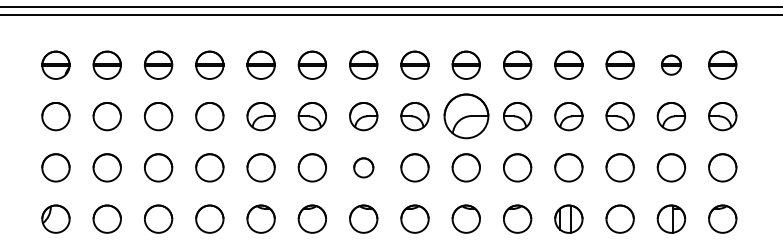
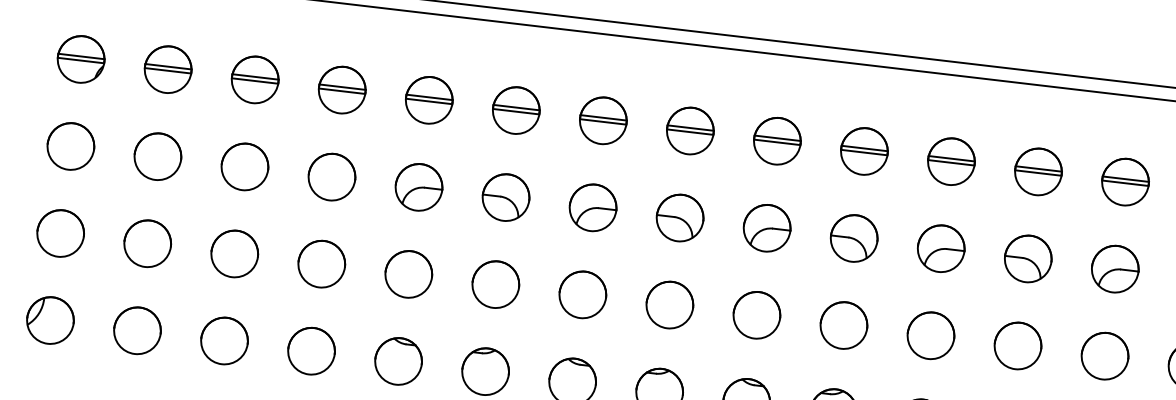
part: (671, 64) -> (1125, 180), size x1.43
part: (465, 116) -> (765, 227), size x0.62
part: (363, 167) -> (582, 294), size x1.43

